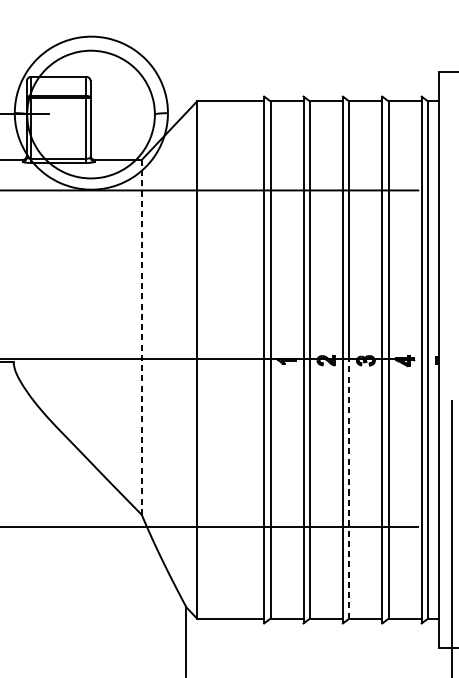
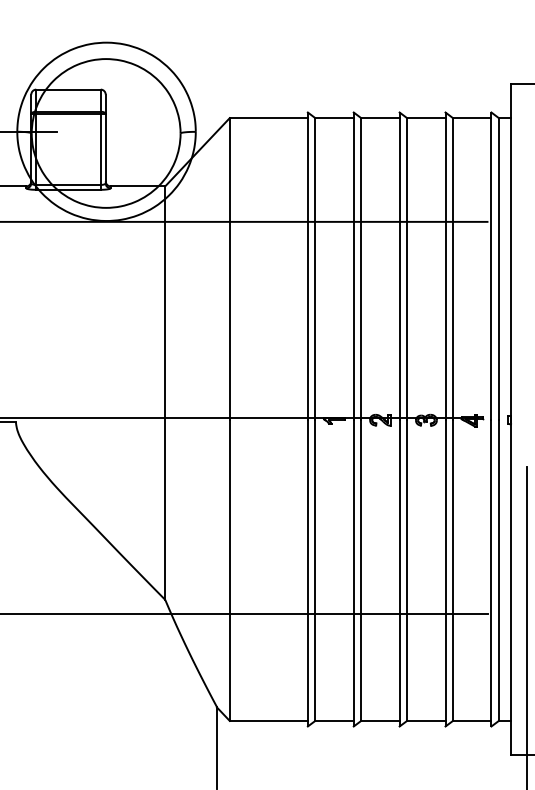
line: (141, 337) -> (165, 393), dashed -> solid
line: (349, 489) -> (407, 570), dashed -> solid

